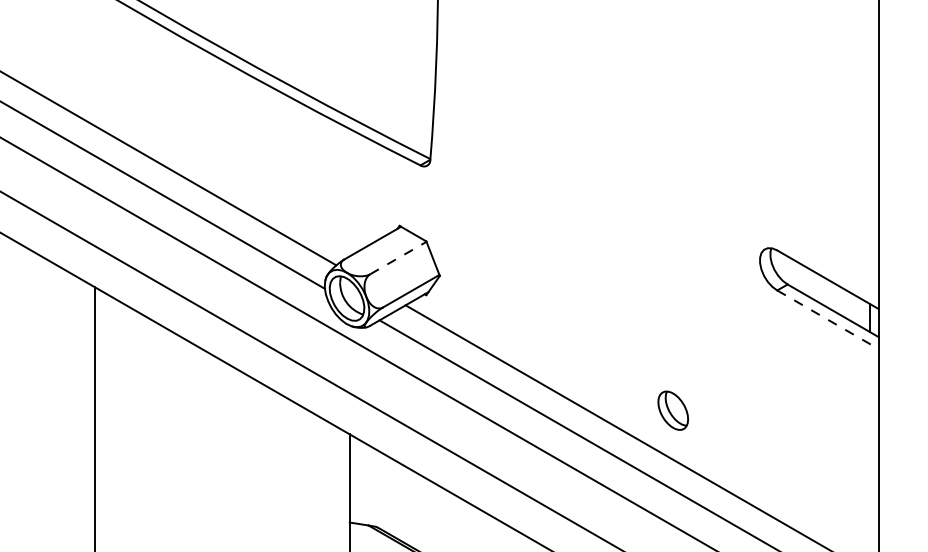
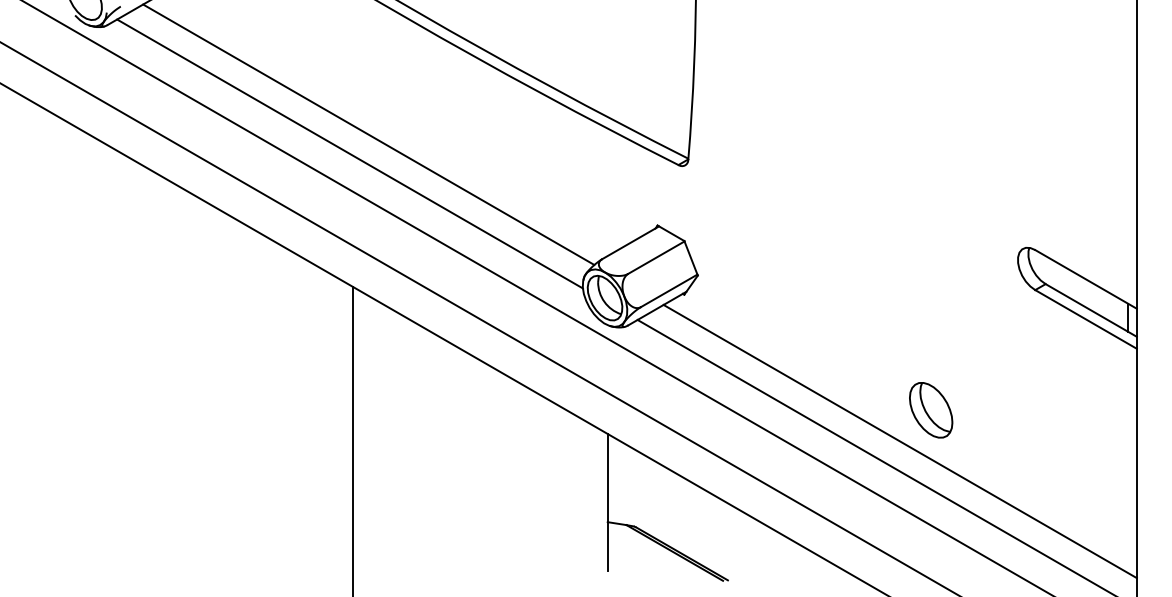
line: (398, 257) -> (656, 257), dashed -> solid
line: (828, 319) -> (1086, 319), dashed -> solid
part: (673, 410) -> (931, 410), size x1.43

